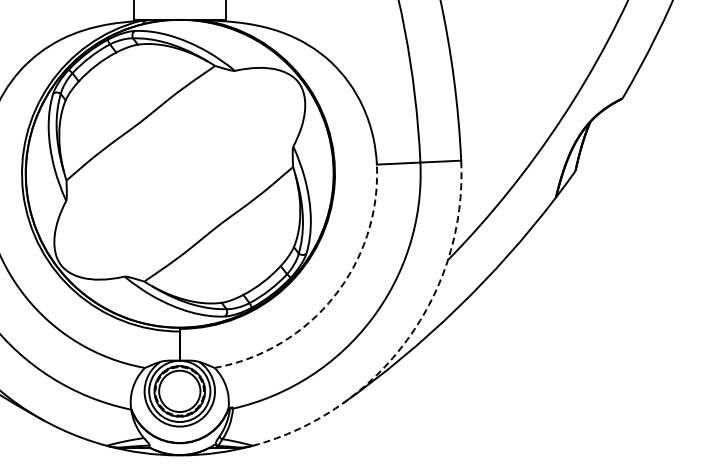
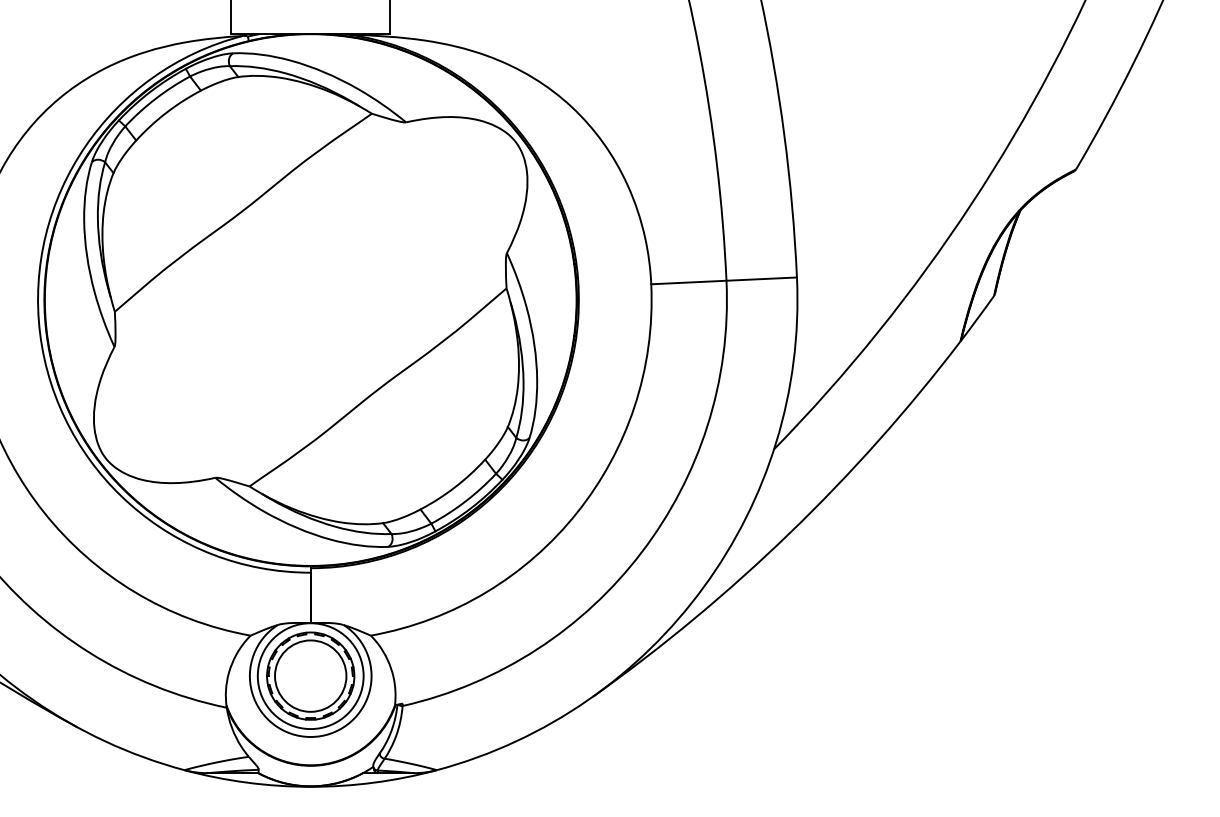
arc: (334, 296) -> (578, 512), dashed -> solid
arc: (407, 339) -> (704, 586), dashed -> solid

